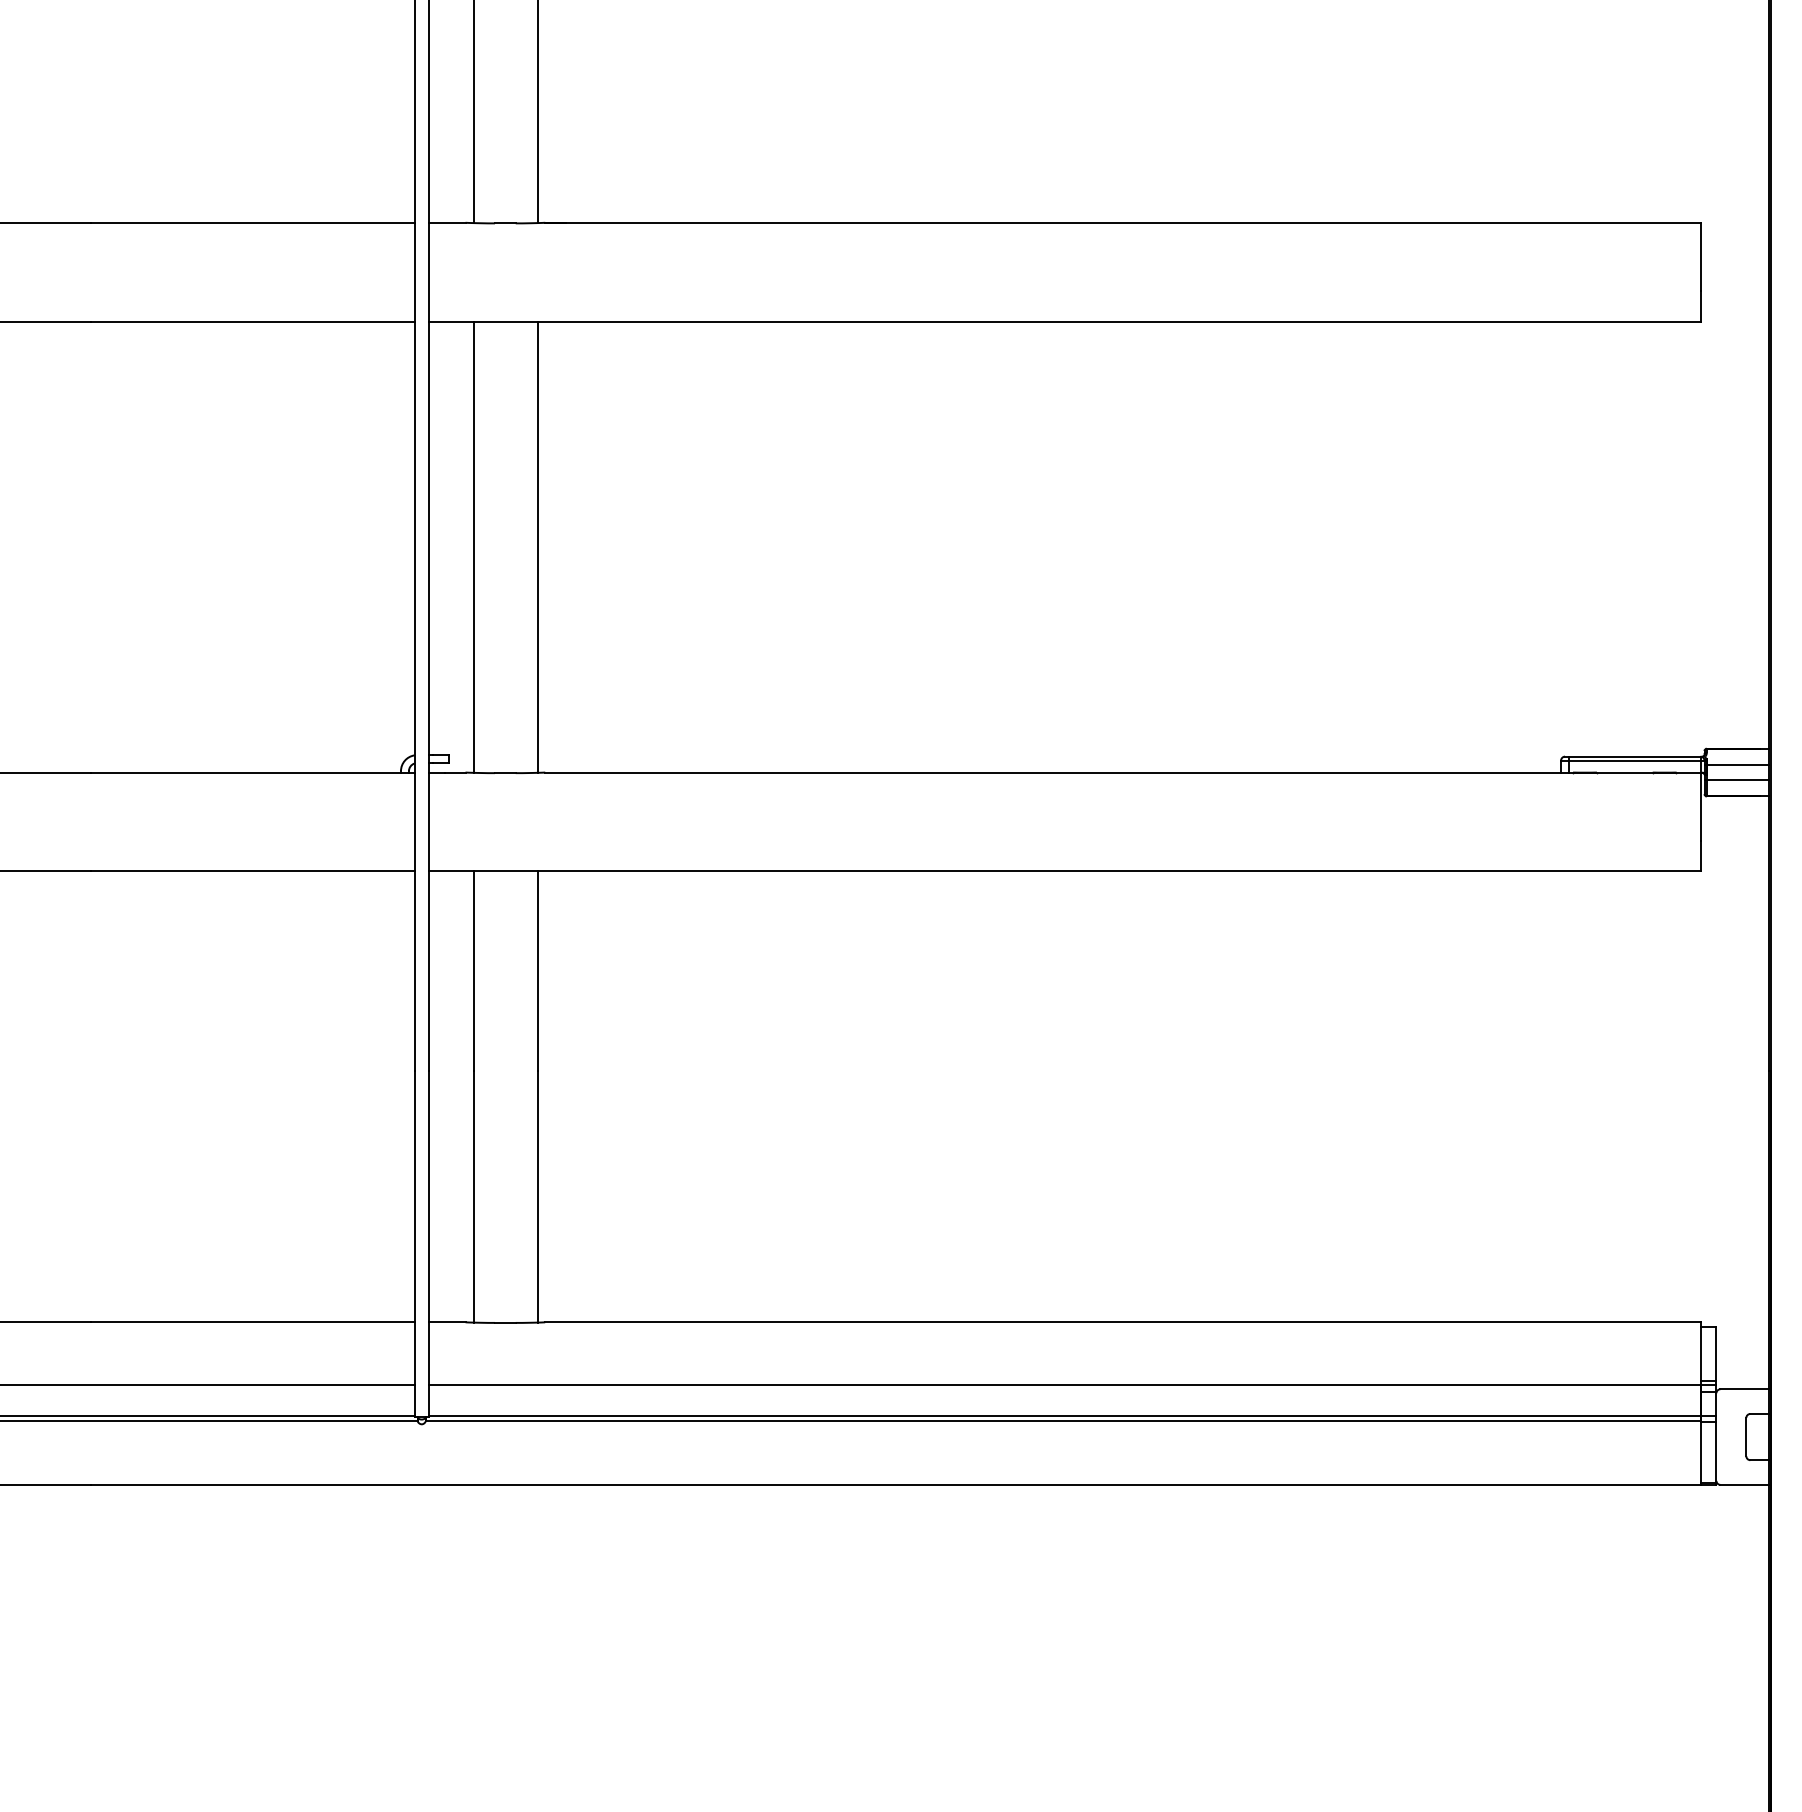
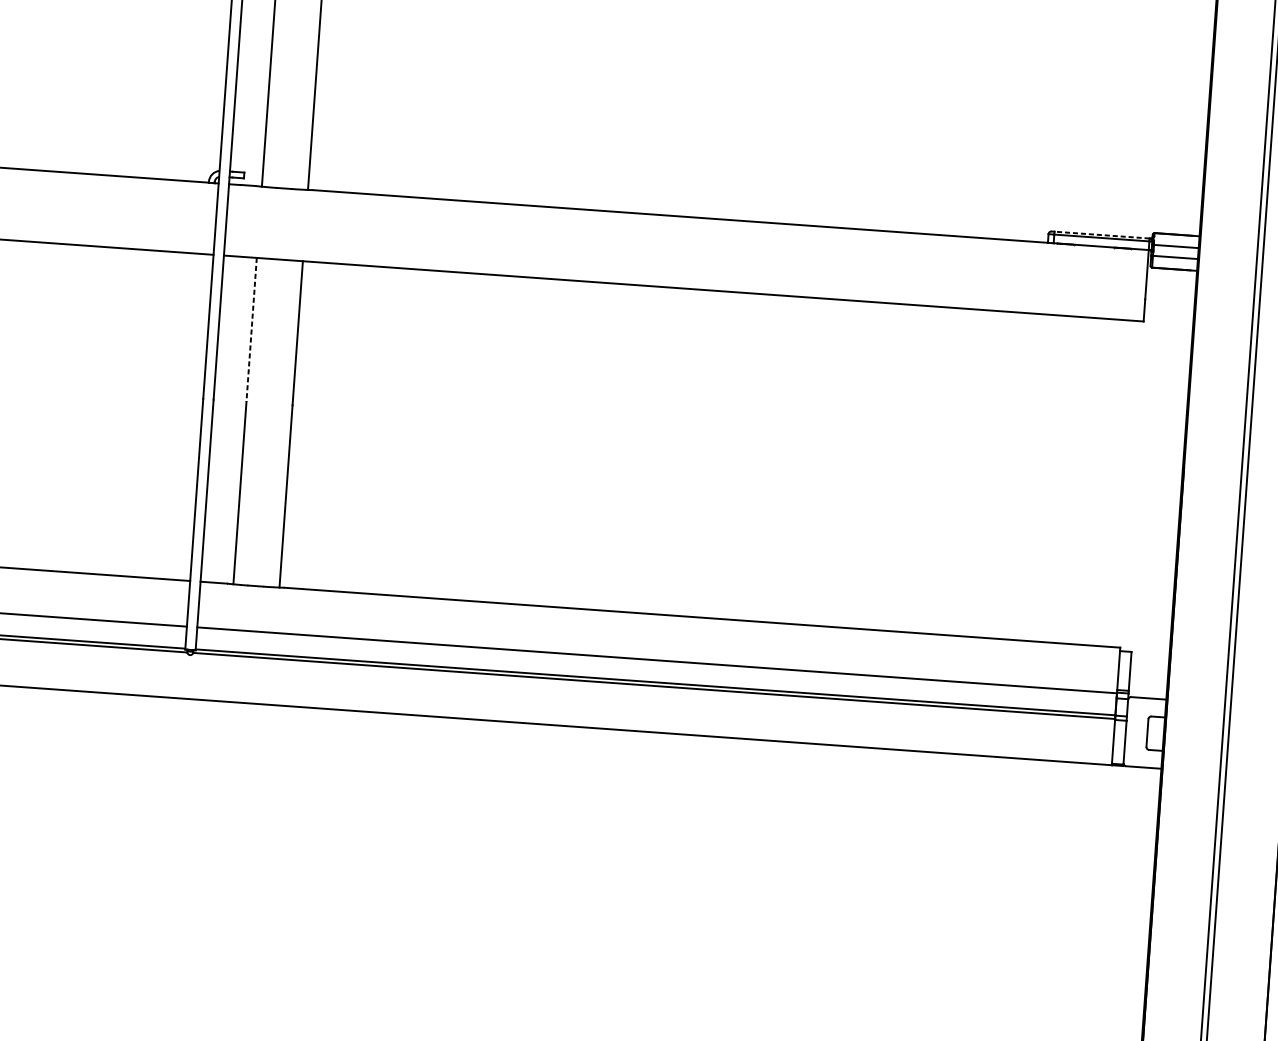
line: (1634, 756) -> (1101, 234), solid -> dashed
line: (474, 970) -> (251, 329), solid -> dashed

